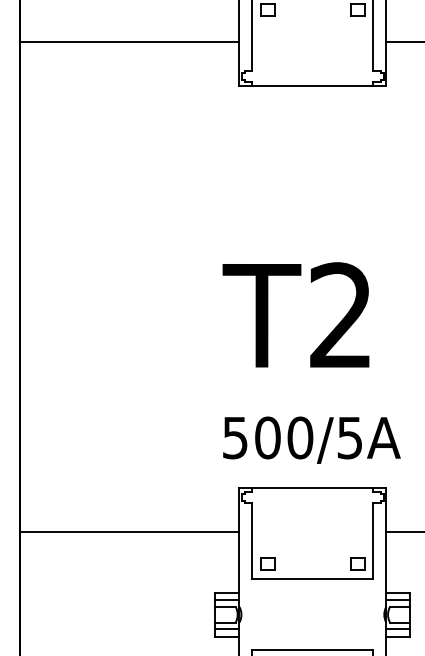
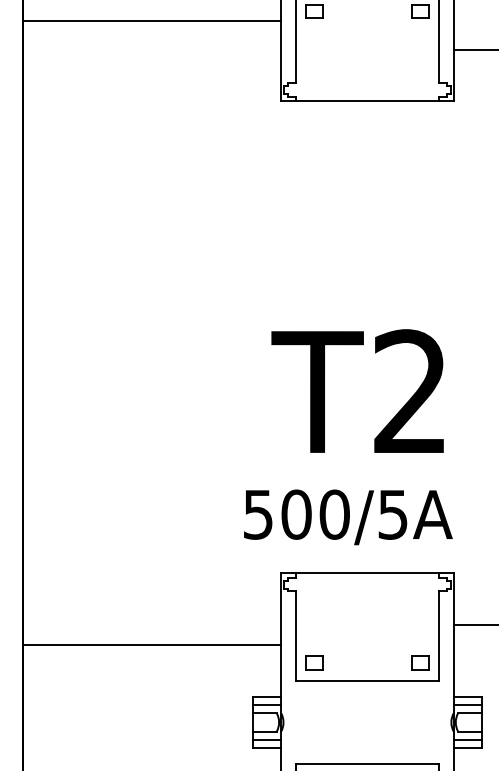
line: (129, 42) -> (152, 20), moved
text: (295, 314) -> (357, 390), moved
text: (312, 440) -> (348, 517), moved
line: (129, 532) -> (152, 645), moved

